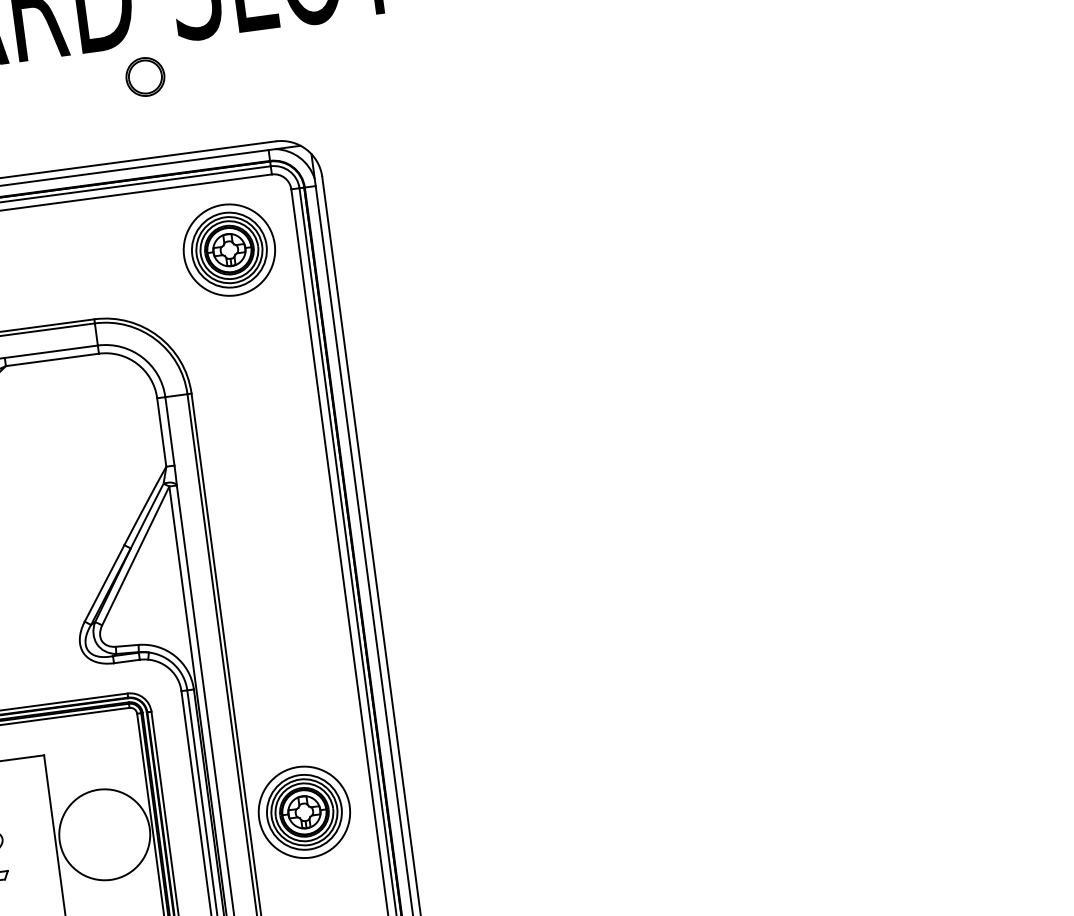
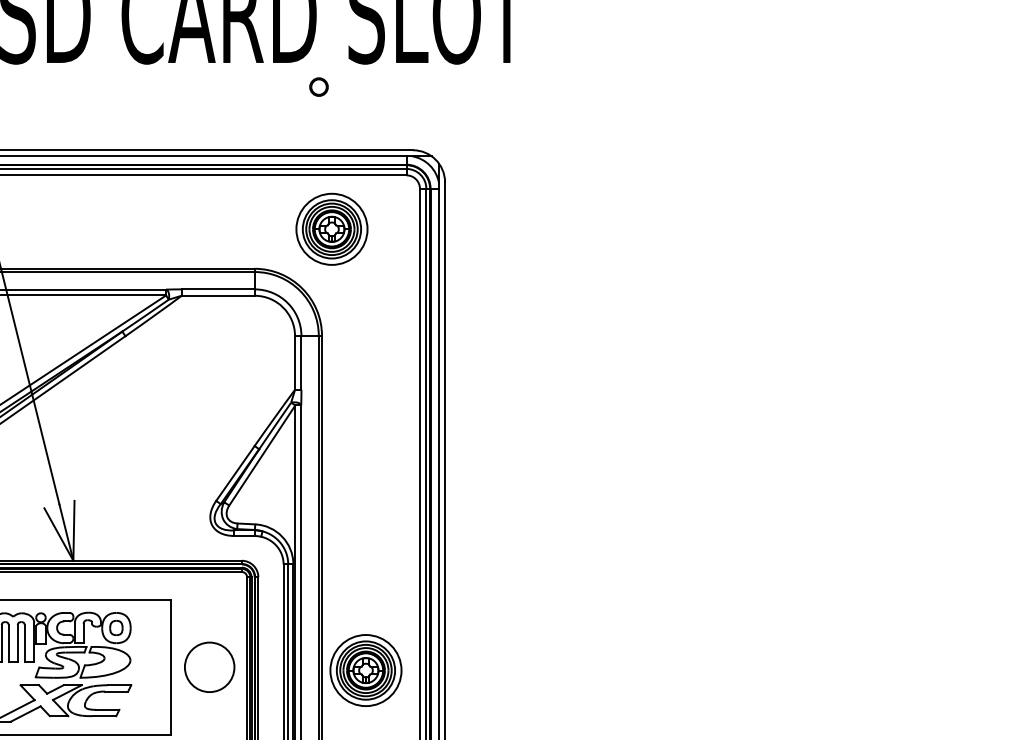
part: (144, 76) -> (318, 86), size x0.6
part: (228, 249) -> (331, 228), moved
circle: (104, 833) -> (209, 666), size x0.7

